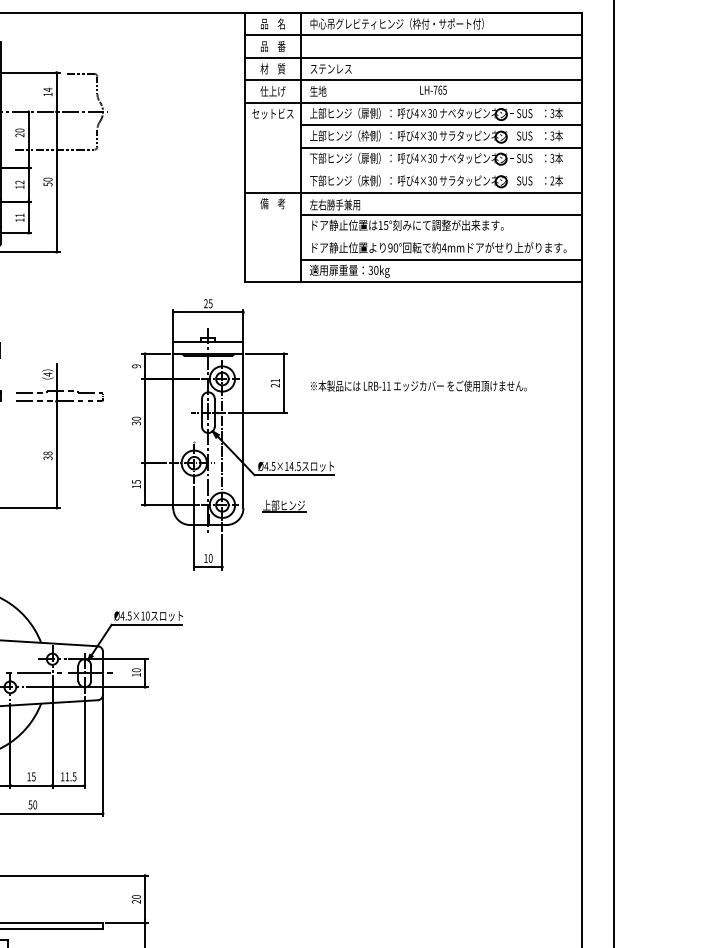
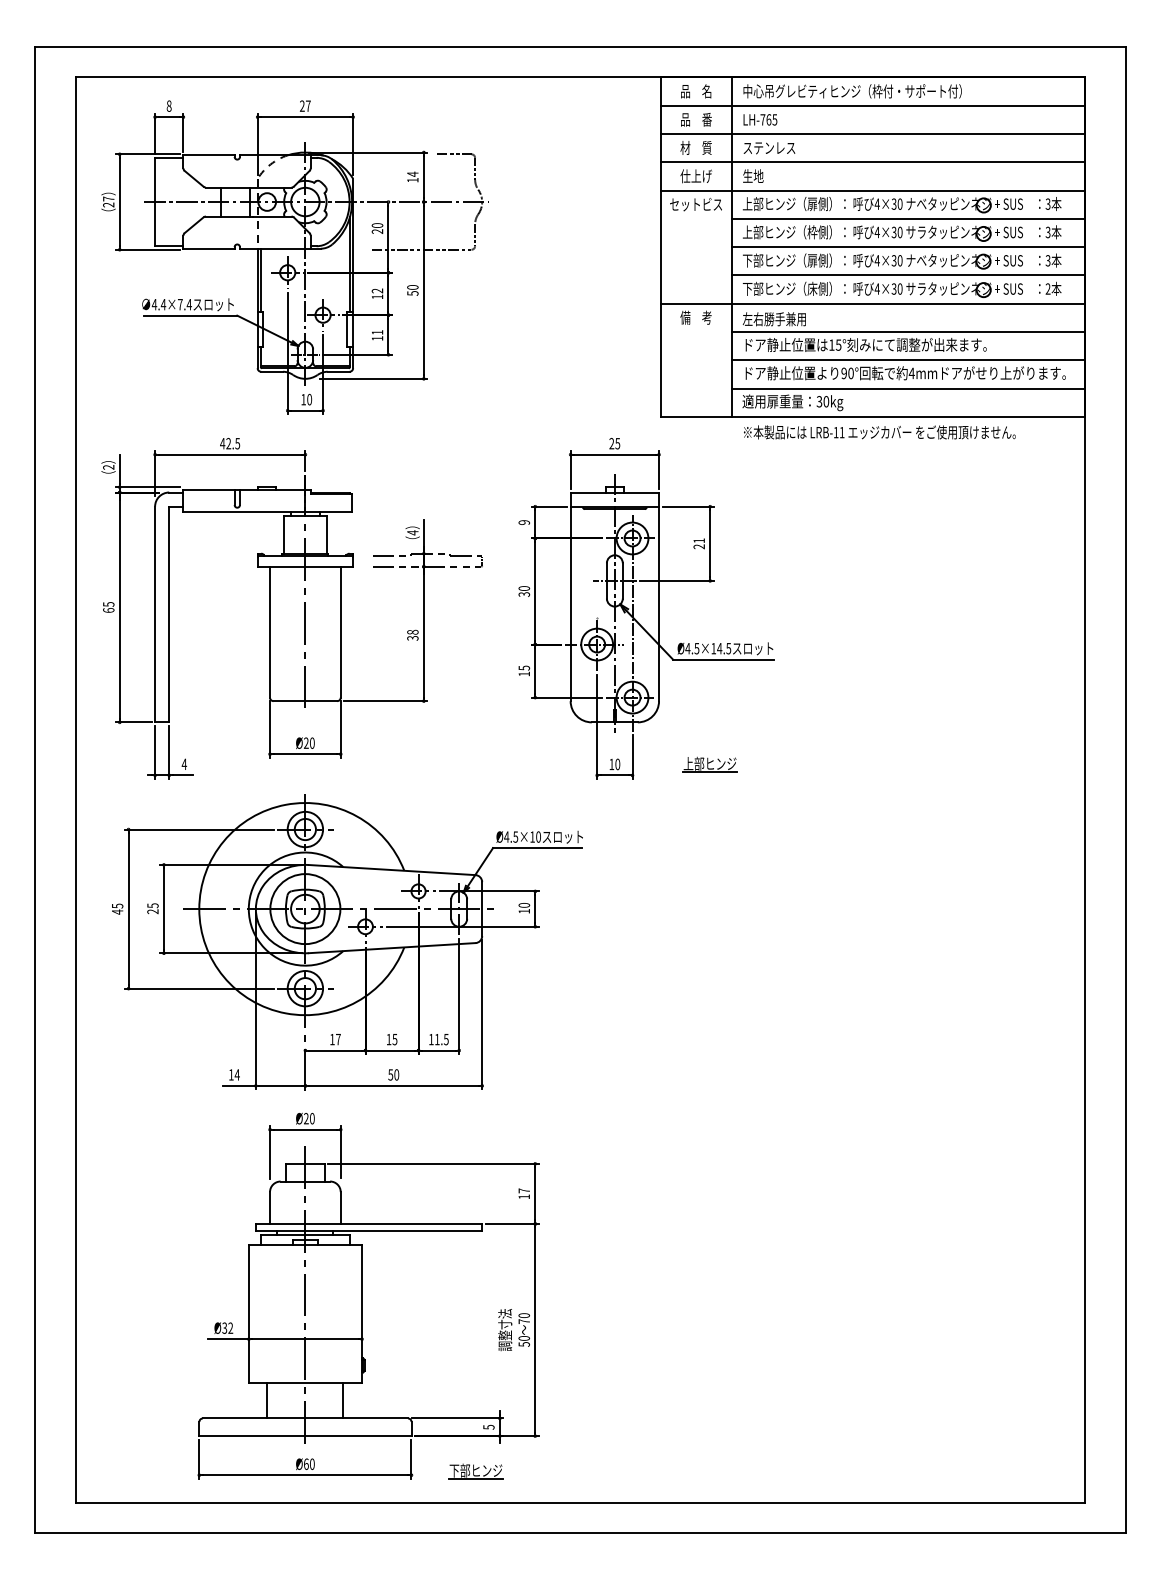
text: (433, 89) -> (760, 119), moved
line: (441, 170) -> (908, 275), added
line: (441, 237) -> (908, 360), added
text: (418, 386) -> (879, 432), moved
part: (283, 506) -> (709, 764), moved
text: (135, 899) -> (523, 1193), 20 -> 17

